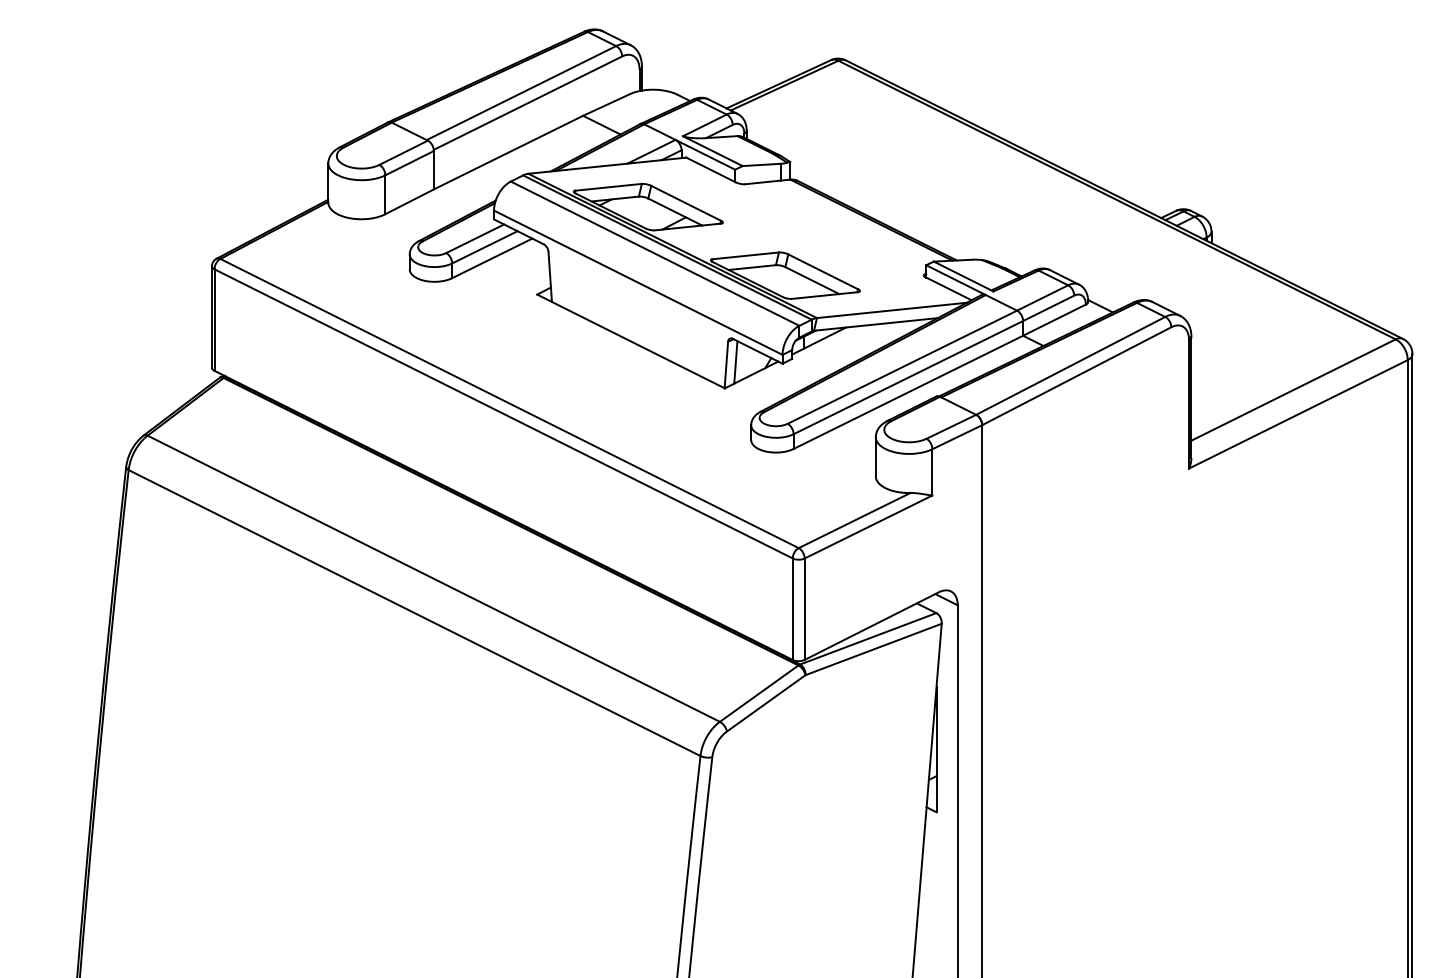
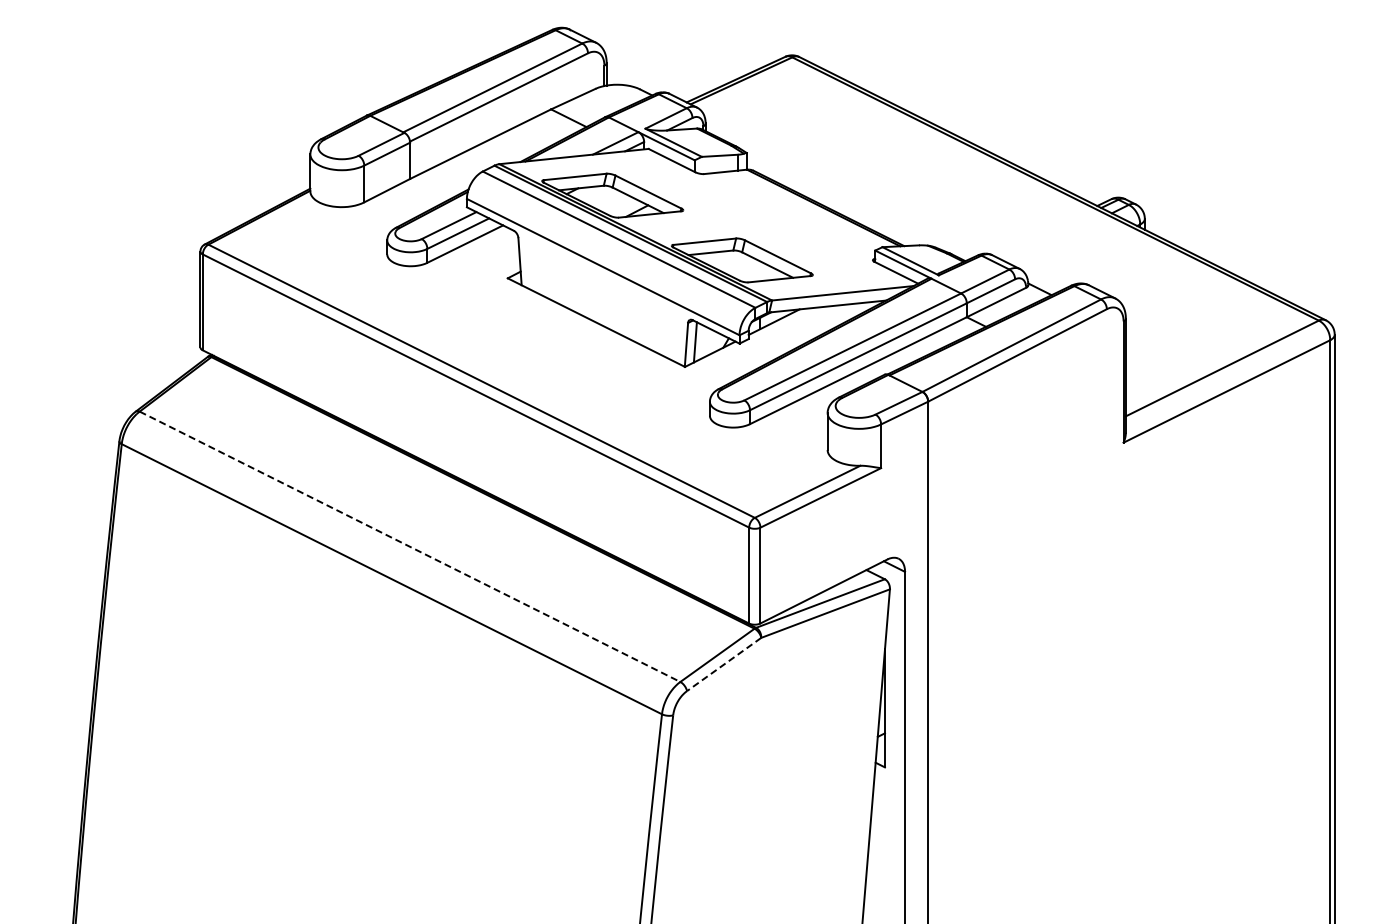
line: (434, 579) -> (410, 547), solid -> dashed
line: (766, 703) -> (724, 664), solid -> dashed

